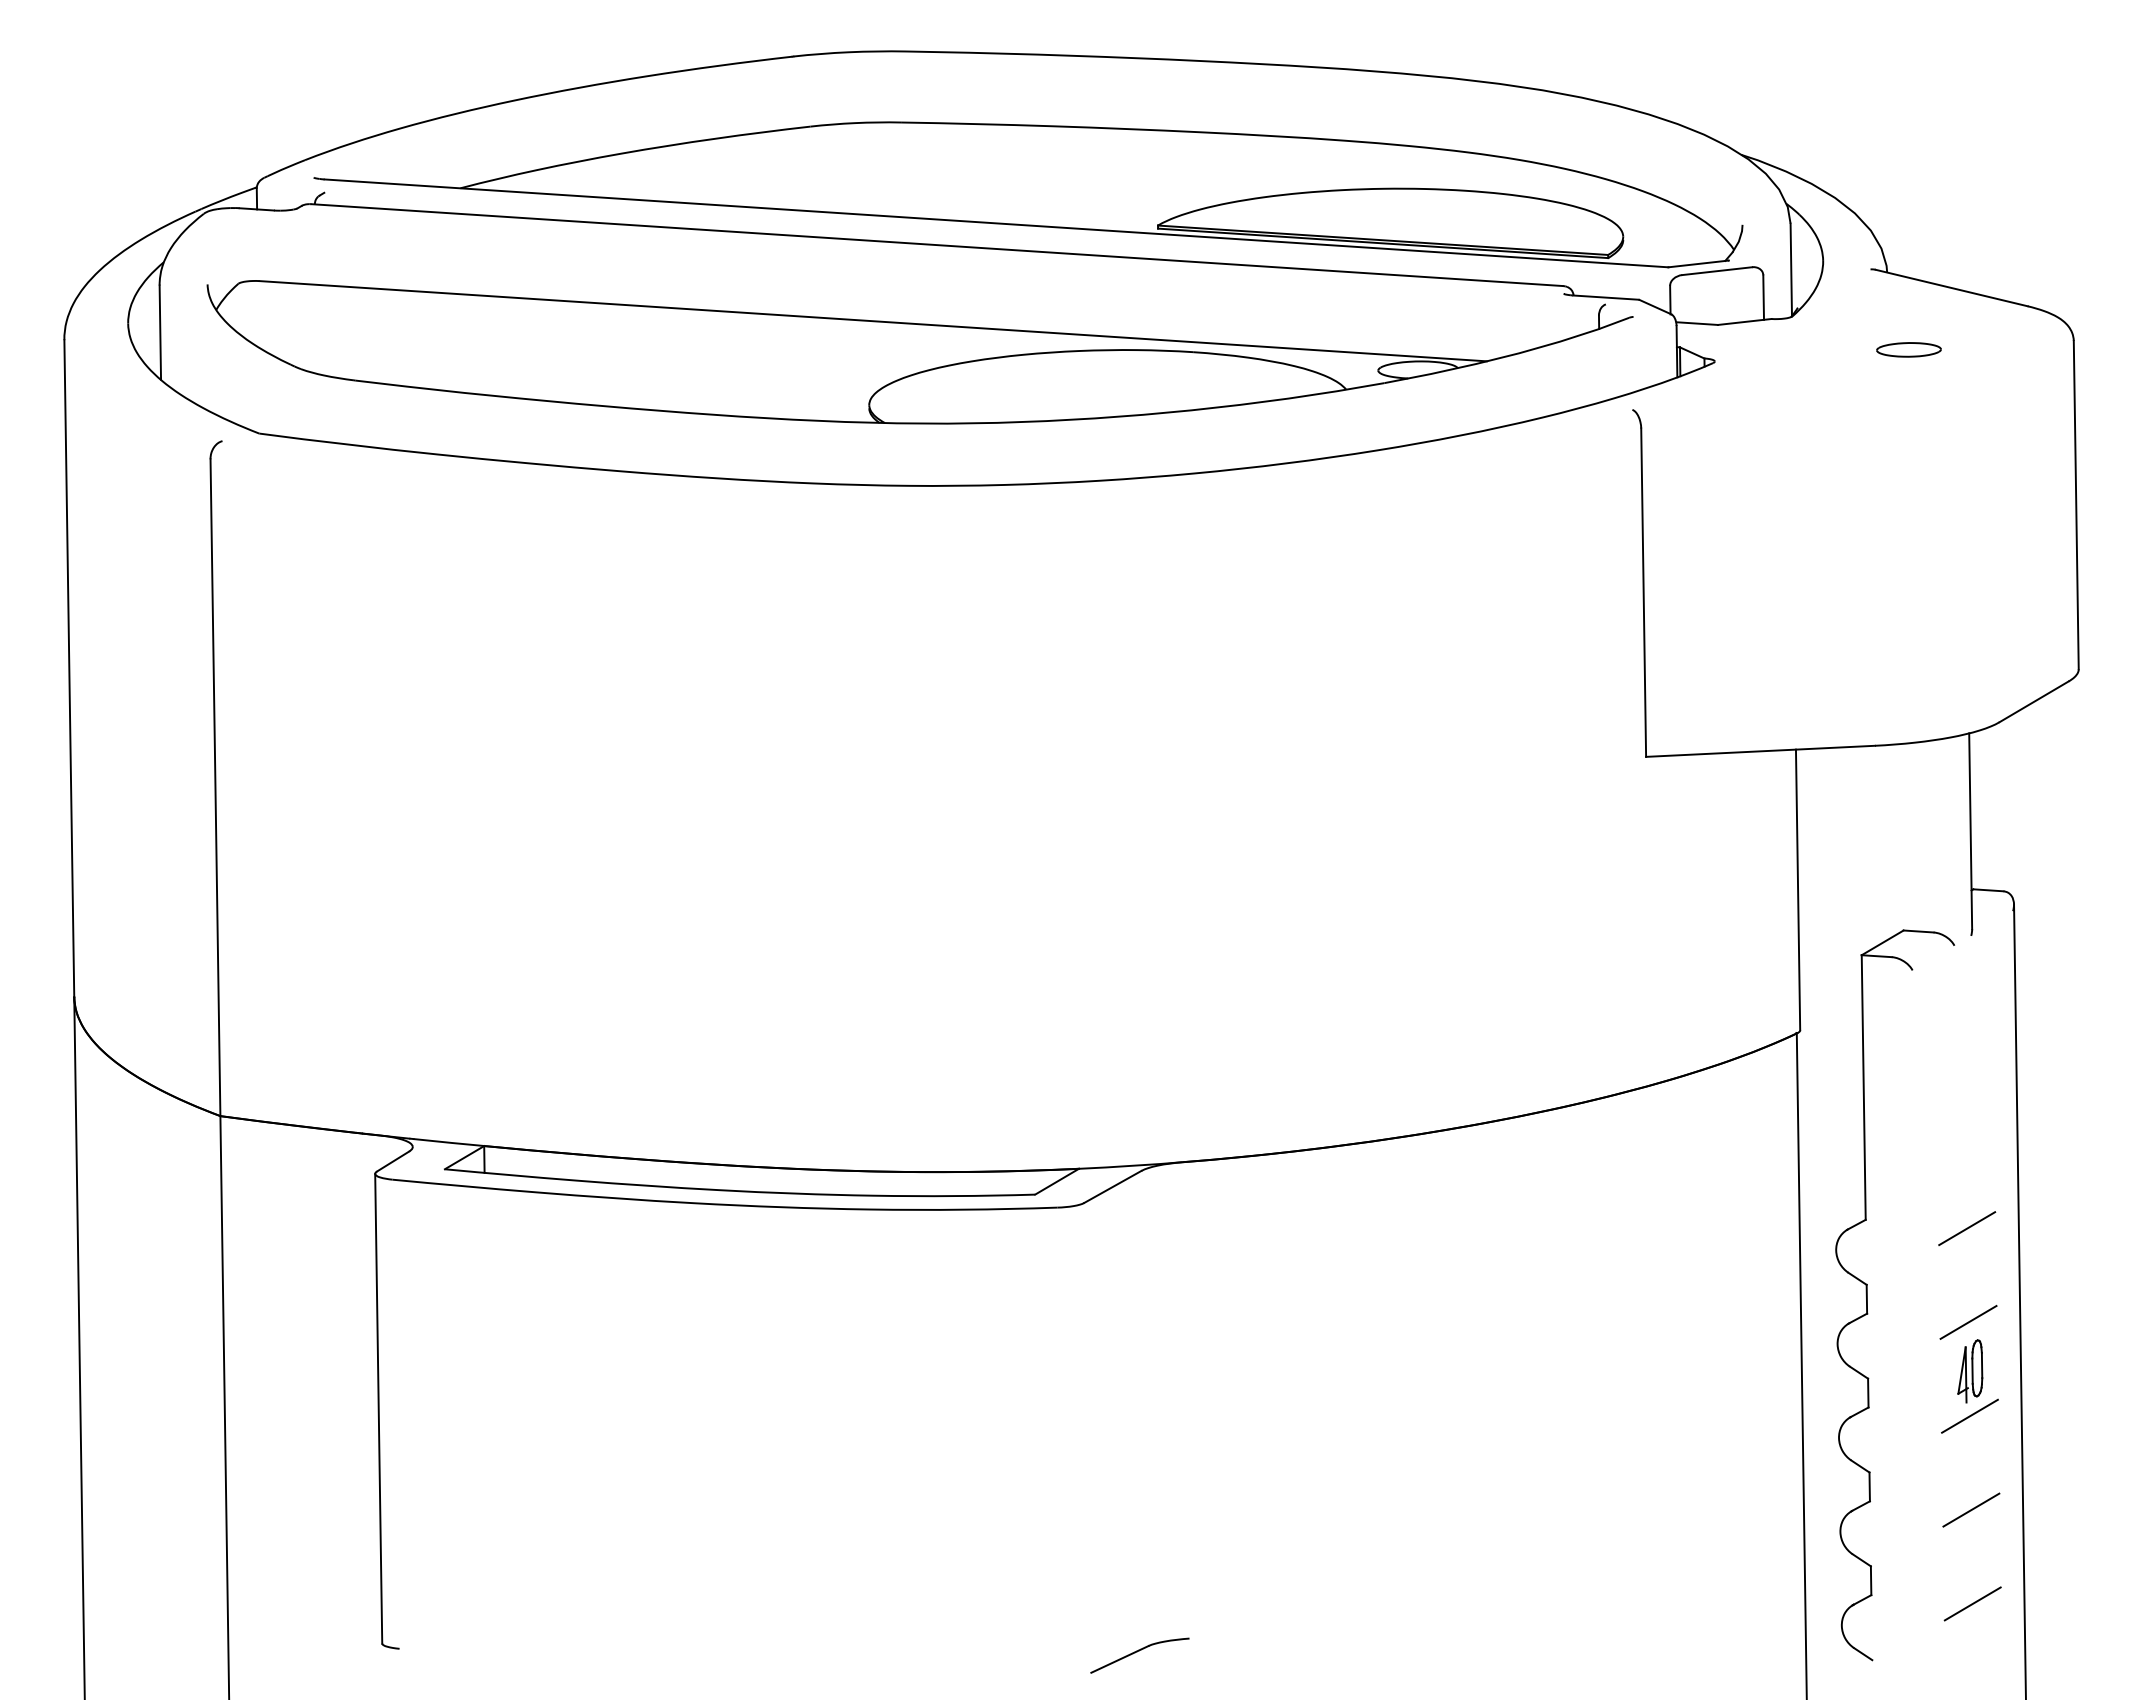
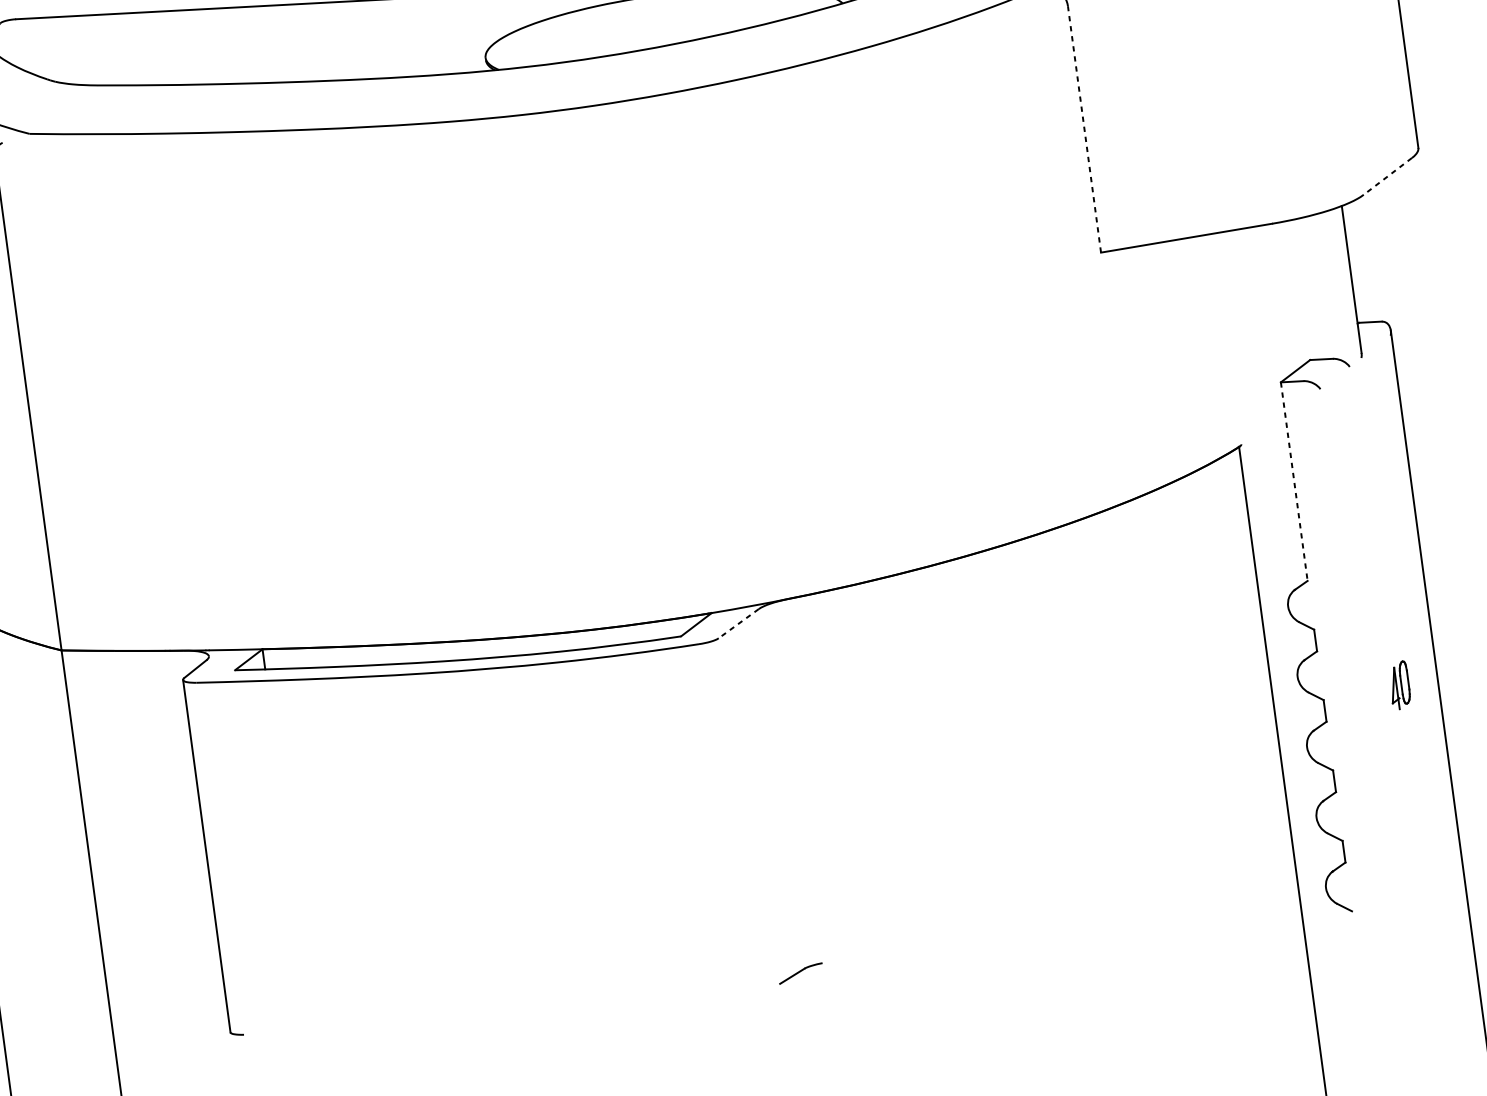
line: (1643, 592) -> (1084, 129), solid -> dashed
line: (2034, 701) -> (1388, 176), solid -> dashed
line: (1797, 889) -> (1226, 338), removed
line: (1863, 1088) -> (1294, 482), solid -> dashed
line: (1112, 1186) -> (738, 623), solid -> dashed
line: (1967, 1228) -> (1384, 578), removed
line: (1968, 1321) -> (1393, 648), removed
line: (1969, 1415) -> (1403, 718), removed
line: (1971, 1509) -> (1413, 789), removed
line: (1972, 1603) -> (1422, 859), removed
part: (1139, 1655) -> (800, 973), size x0.6

